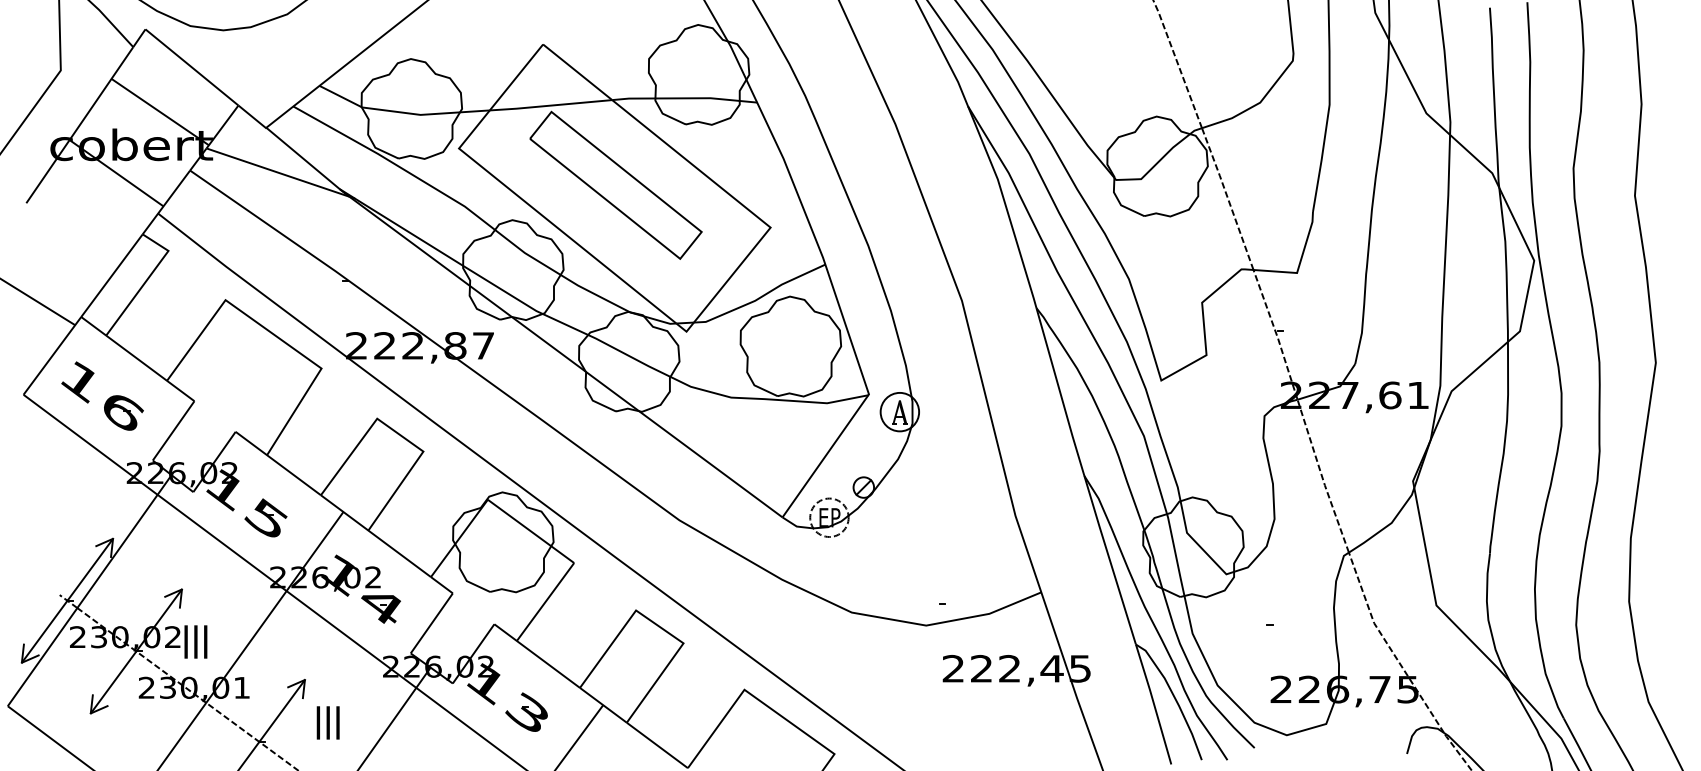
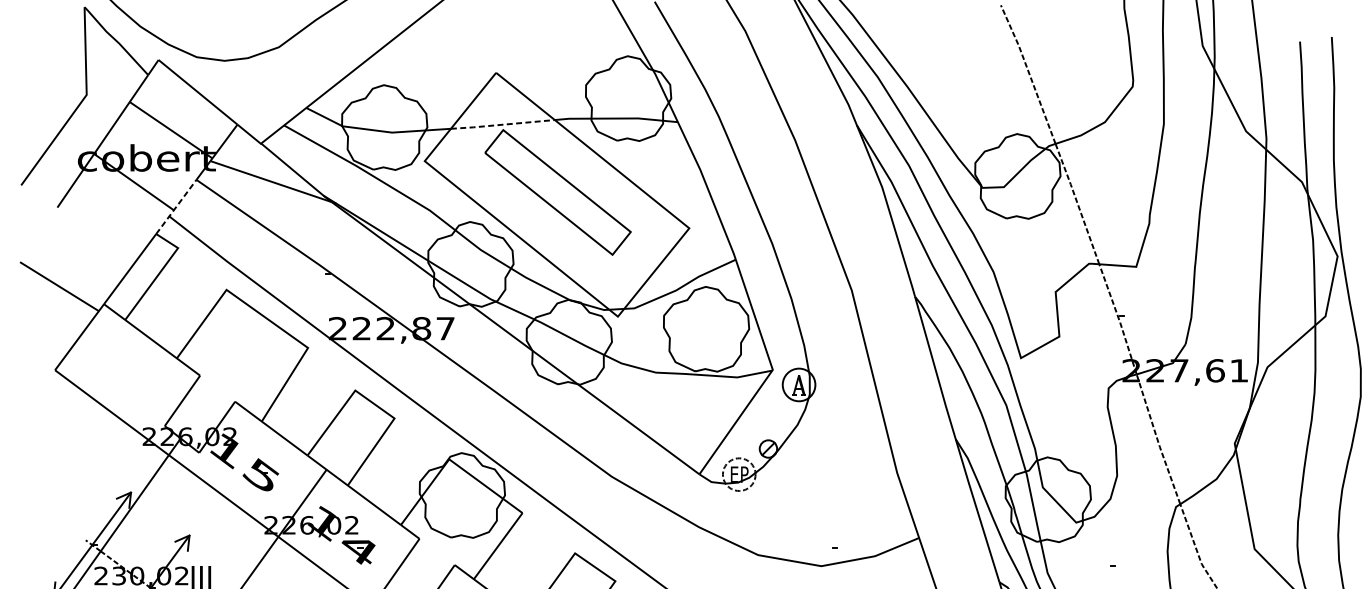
line: (550, 105) -> (502, 124), solid -> dashed
line: (166, 202) -> (176, 206), solid -> dashed
part: (107, 399) -> (126, 374), removed

